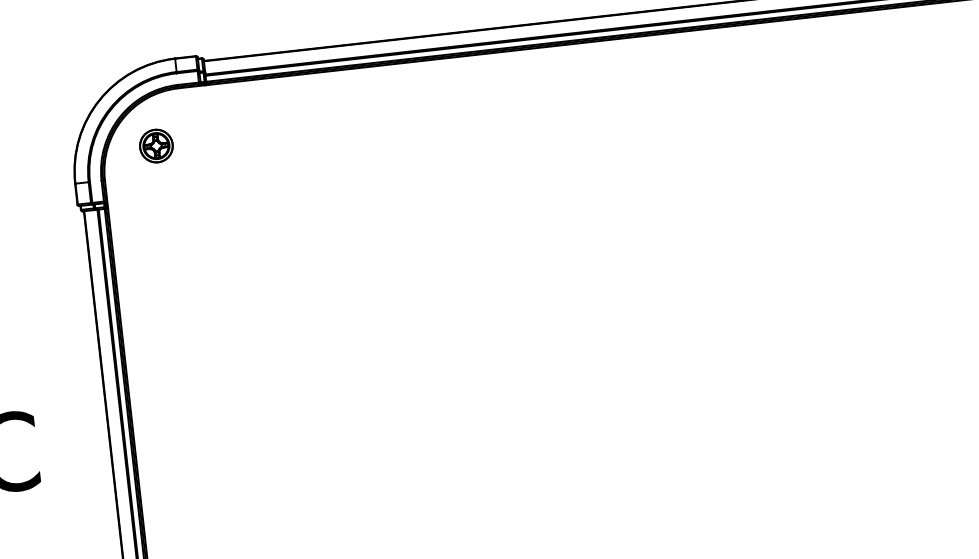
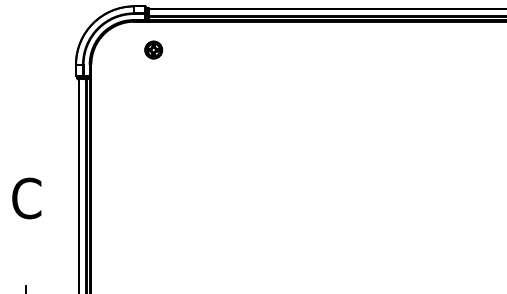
part: (155, 145) -> (153, 49), moved

